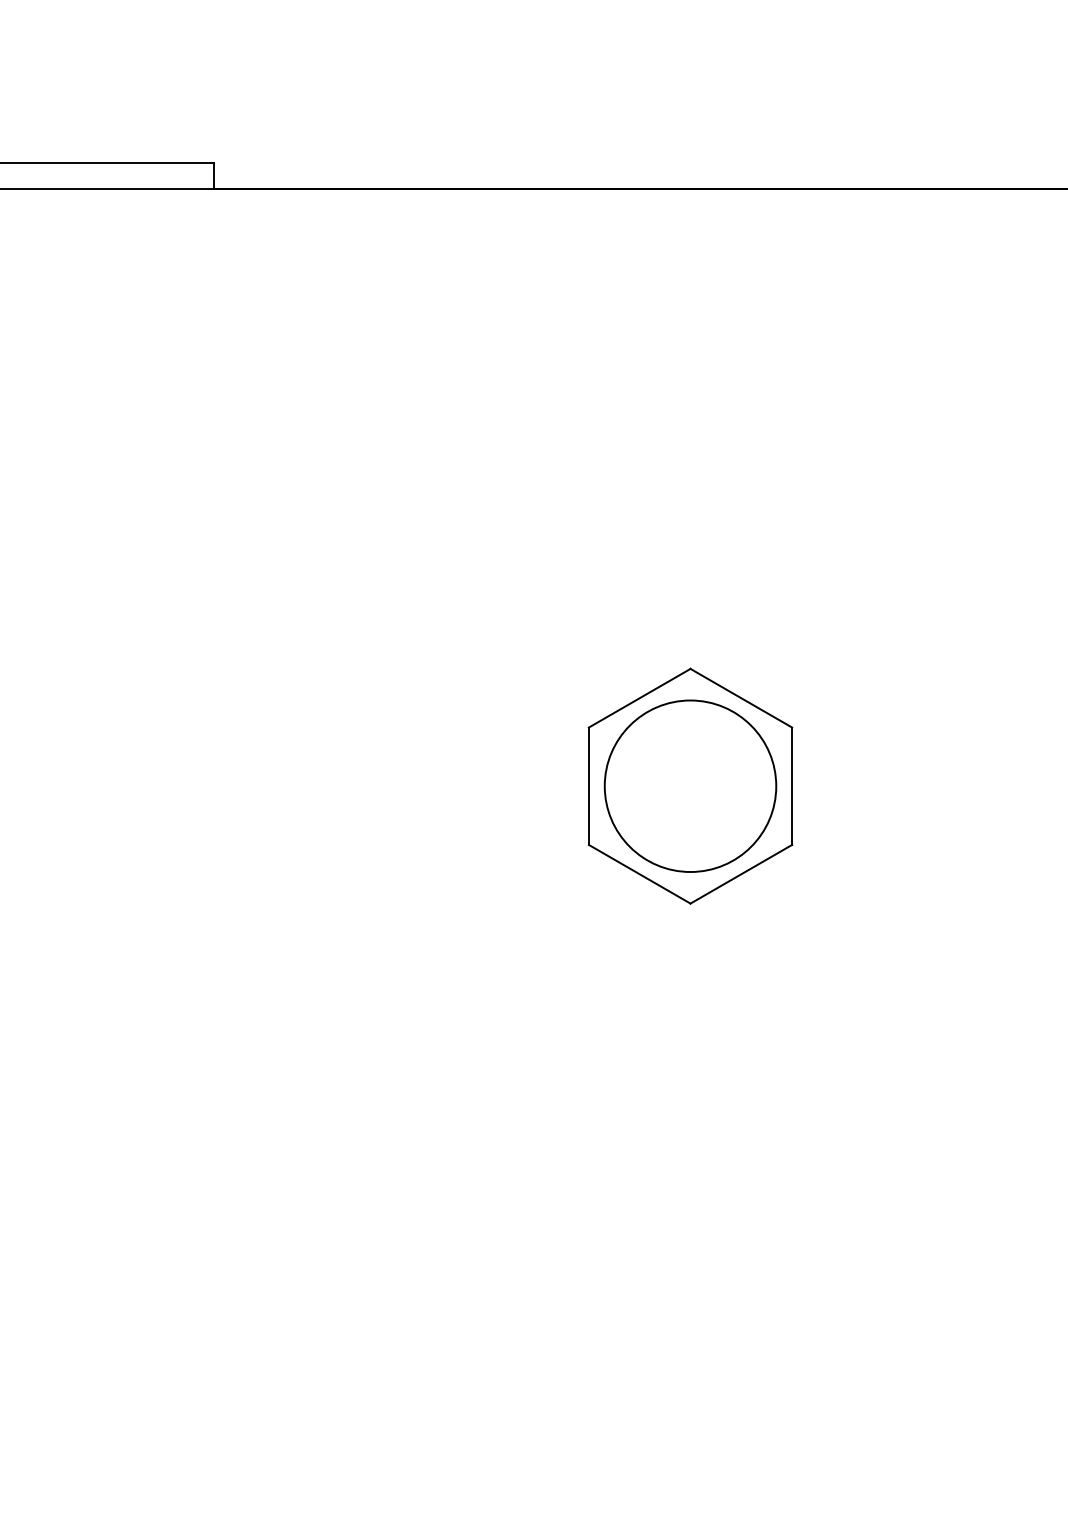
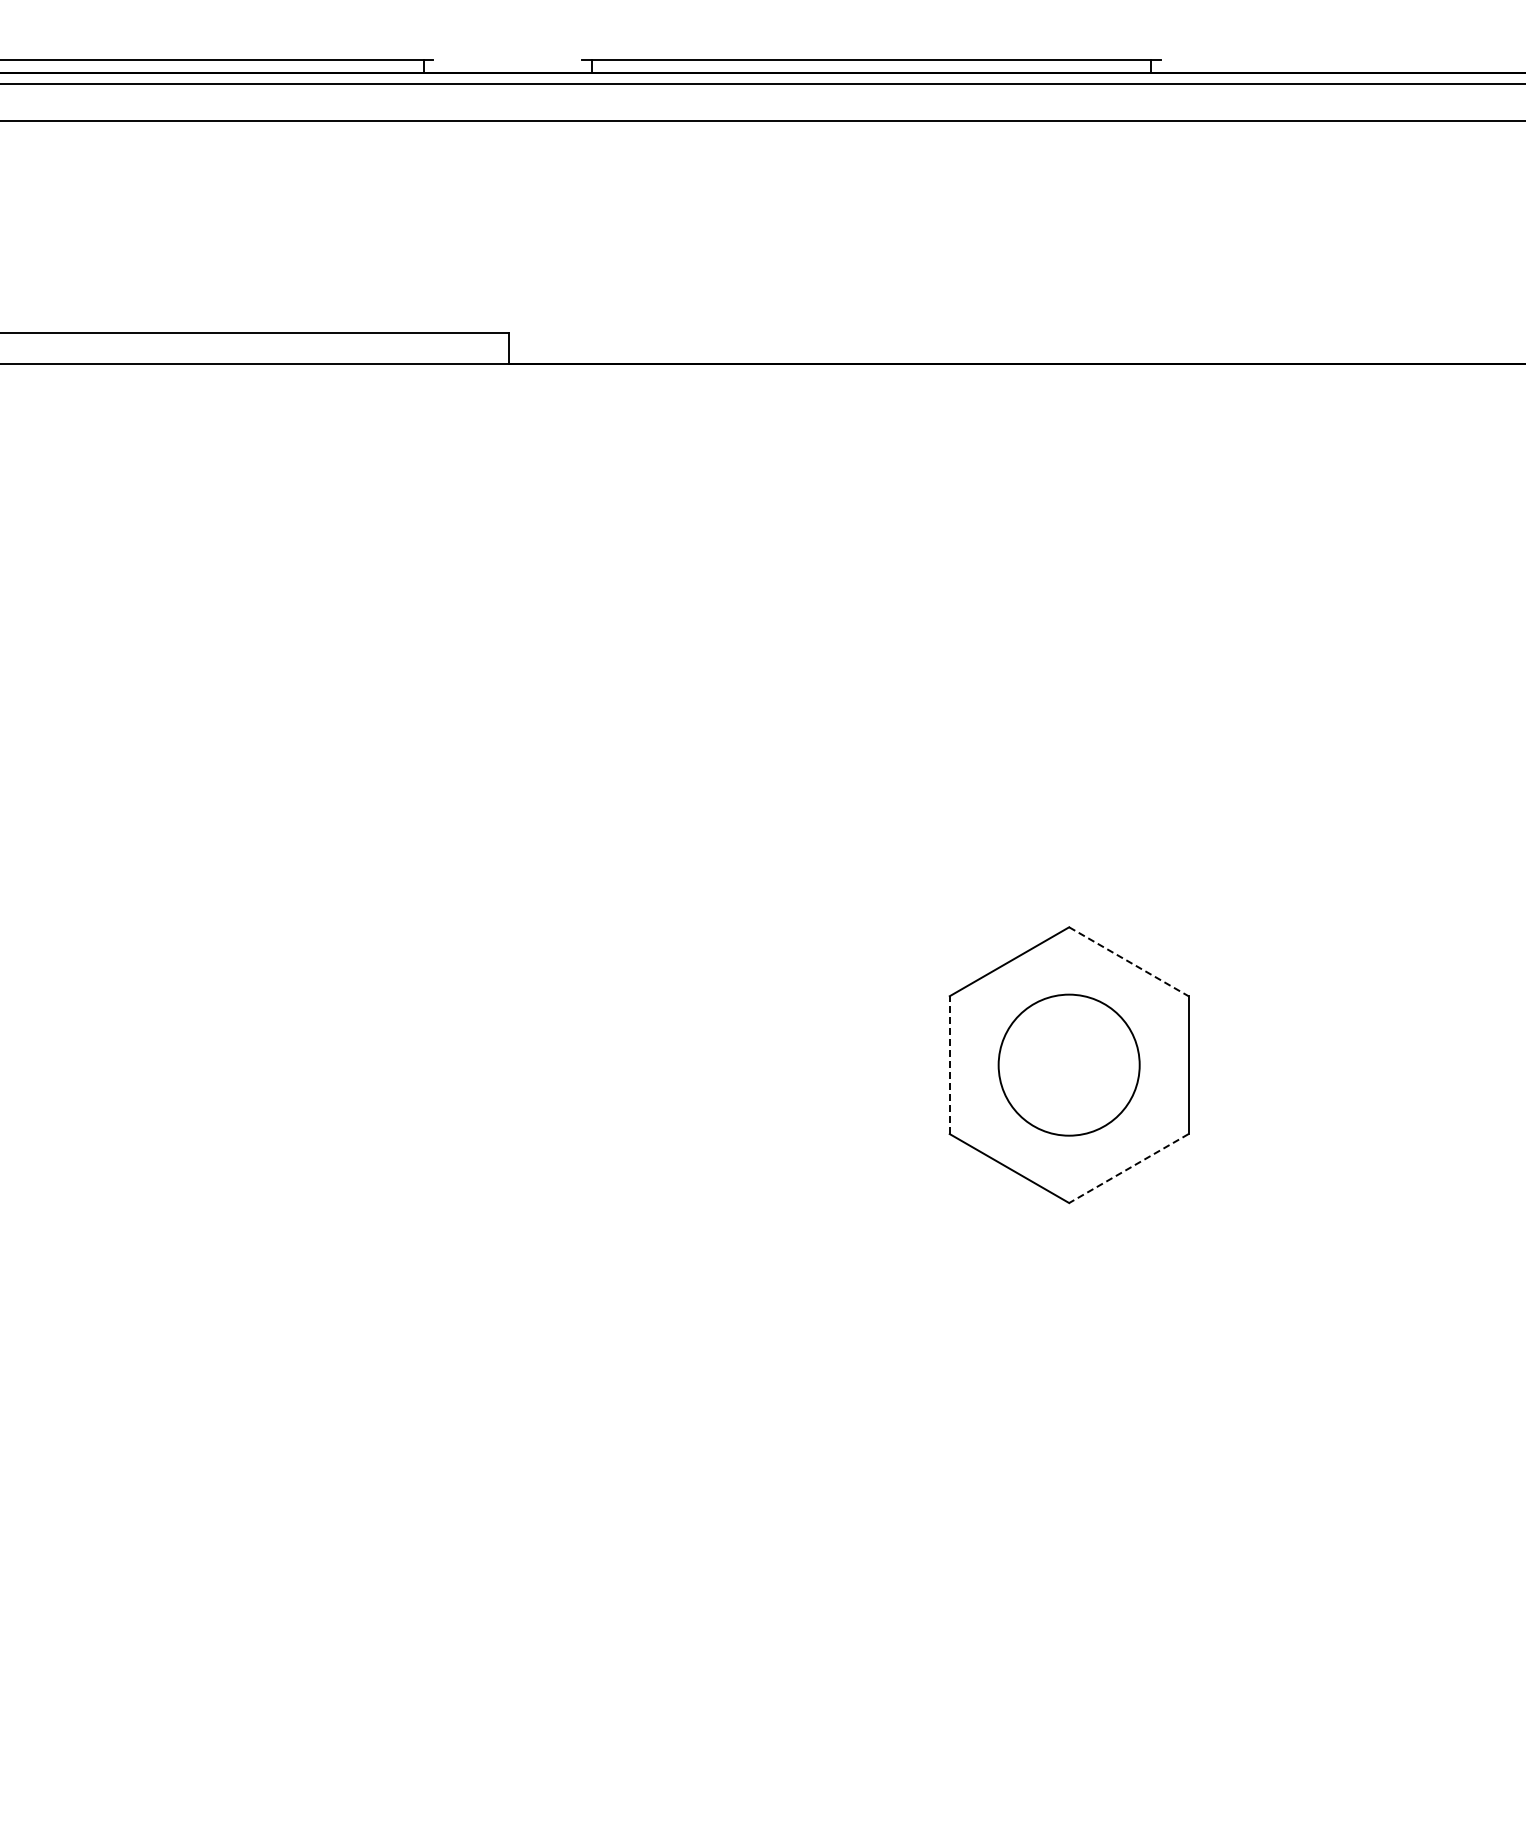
line: (741, 698) -> (1128, 961), solid -> dashed
circle: (689, 785) -> (1068, 1064), size x0.7
line: (588, 786) -> (949, 1065), solid -> dashed
line: (741, 874) -> (1128, 1168), solid -> dashed

